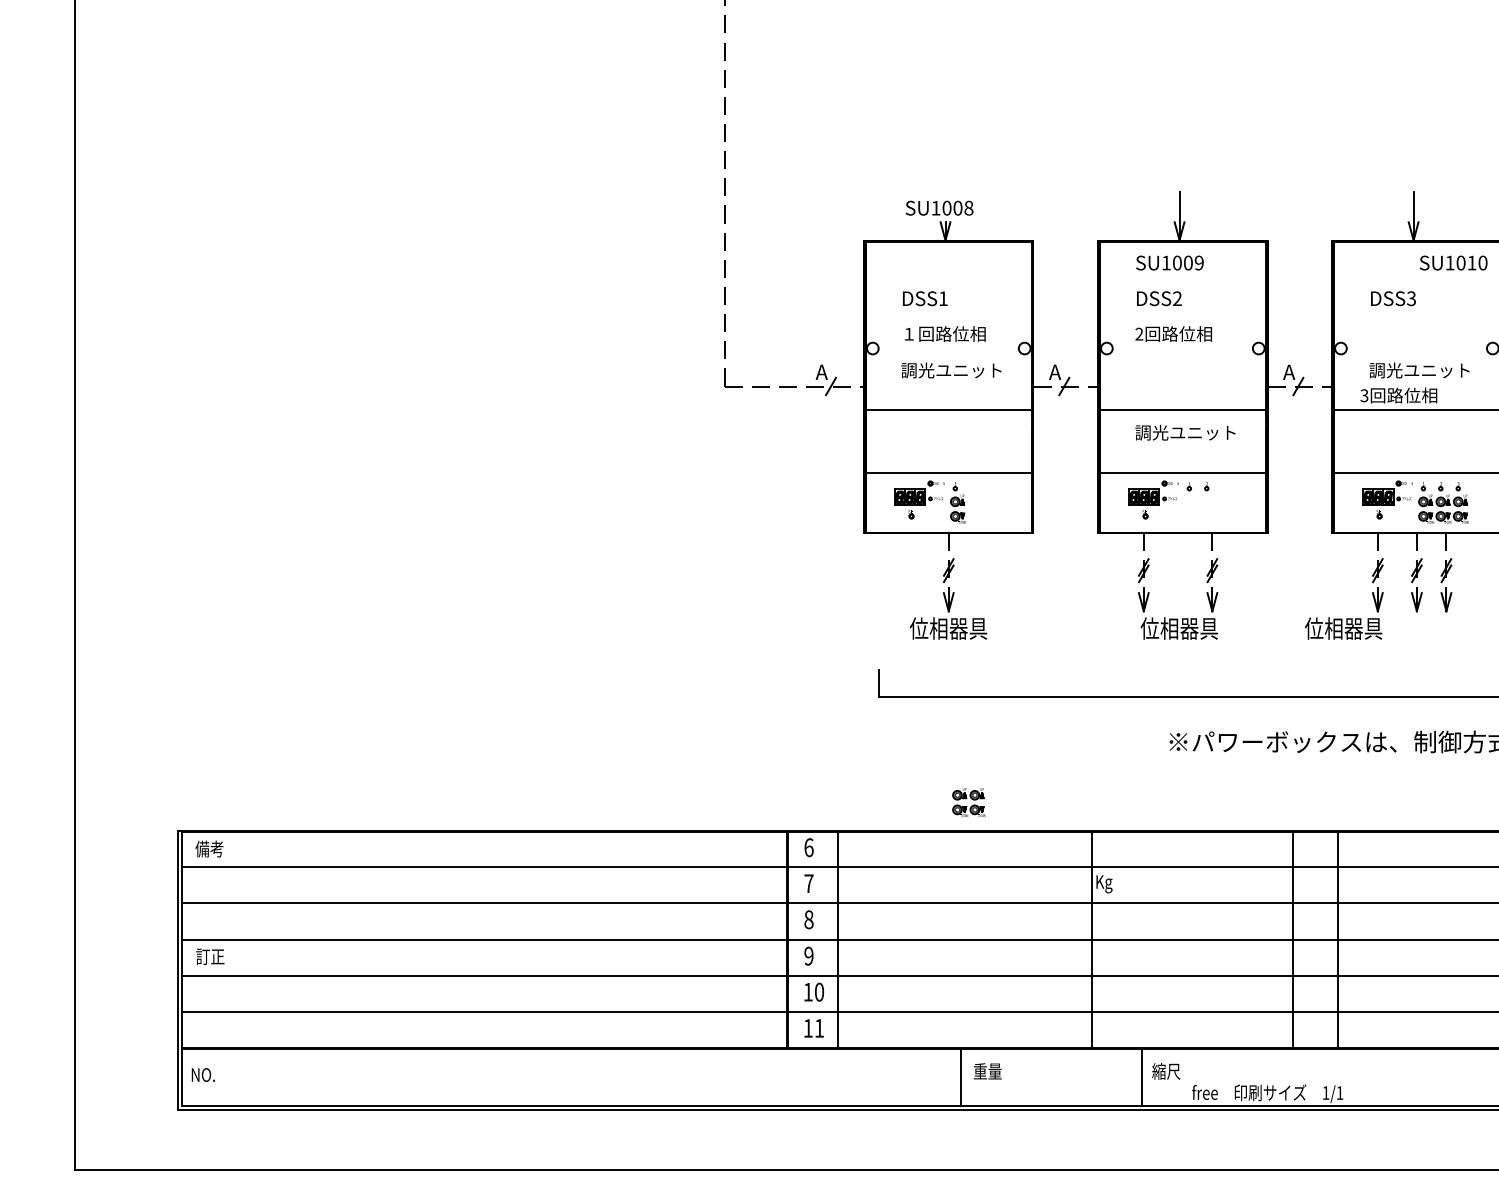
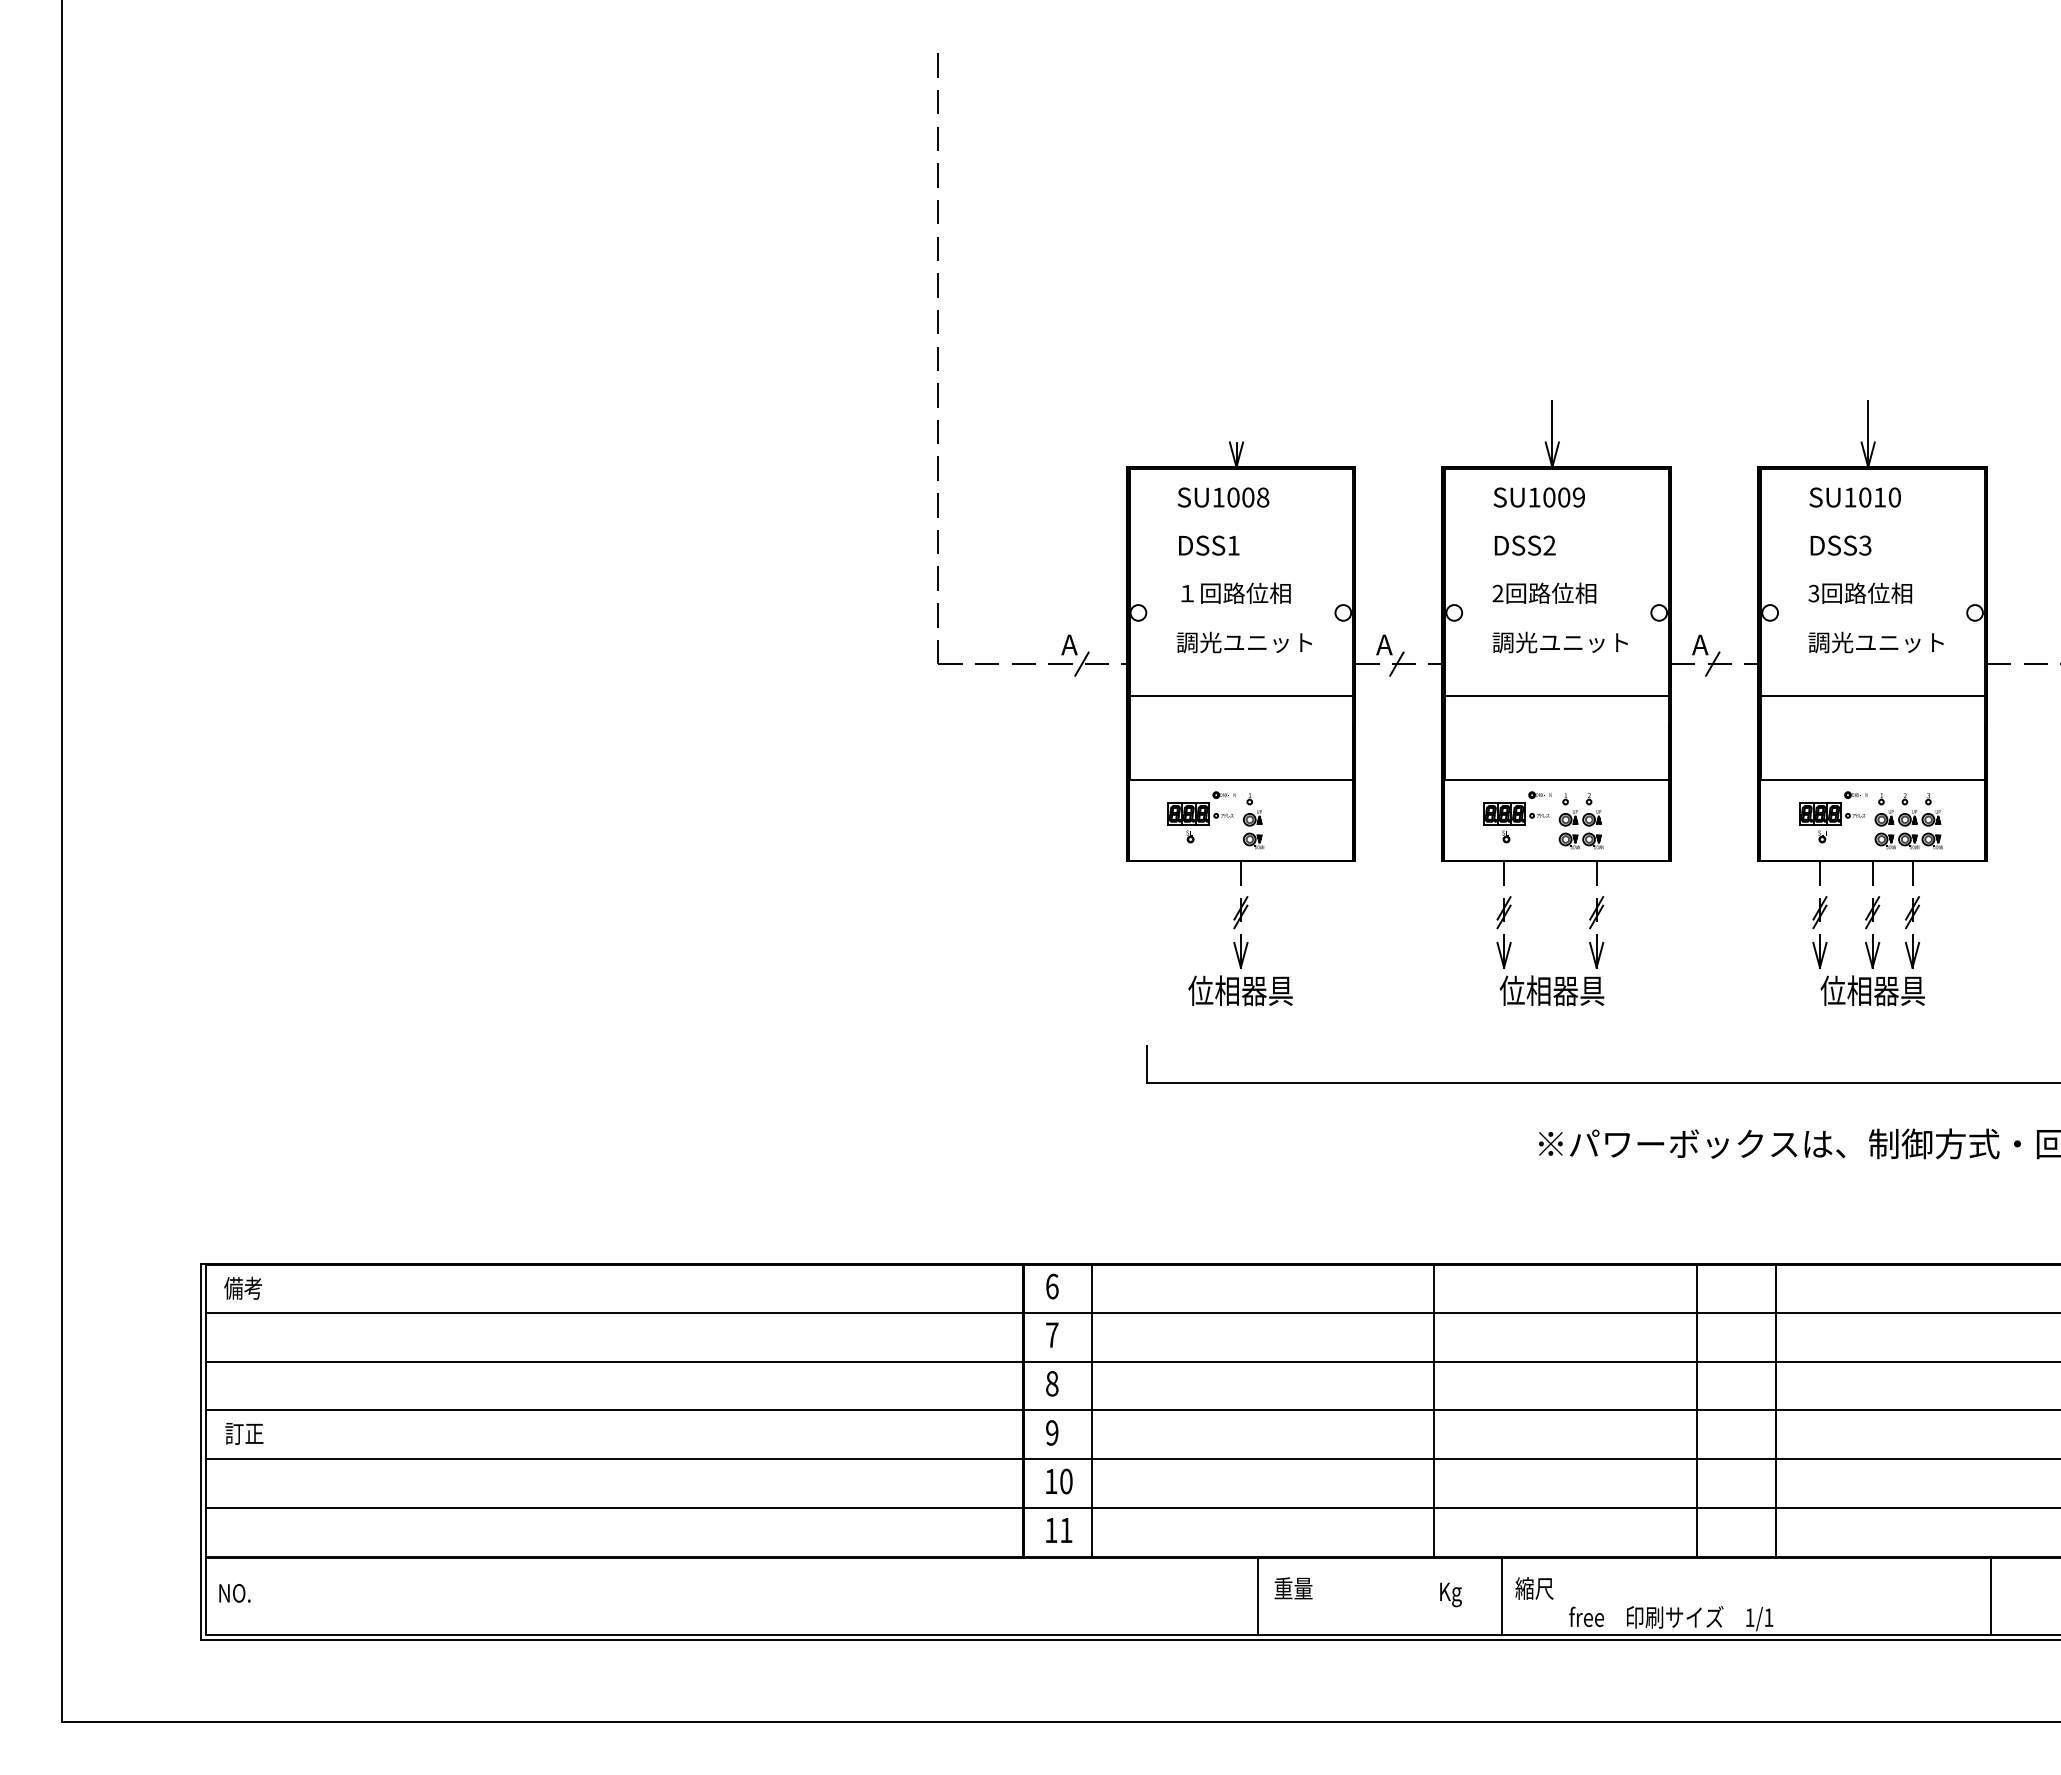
text: (939, 208) -> (1223, 497), moved
text: (1453, 263) -> (1854, 497), moved
text: (1398, 394) -> (1859, 592), moved
text: (1184, 432) -> (1559, 642), moved
text: (1343, 628) -> (1872, 990), moved
part: (968, 802) -> (1580, 829), moved
text: (1104, 883) -> (1450, 1594), moved
line: (1293, 939) -> (1775, 1410), moved
line: (1338, 939) -> (1697, 1410), moved

